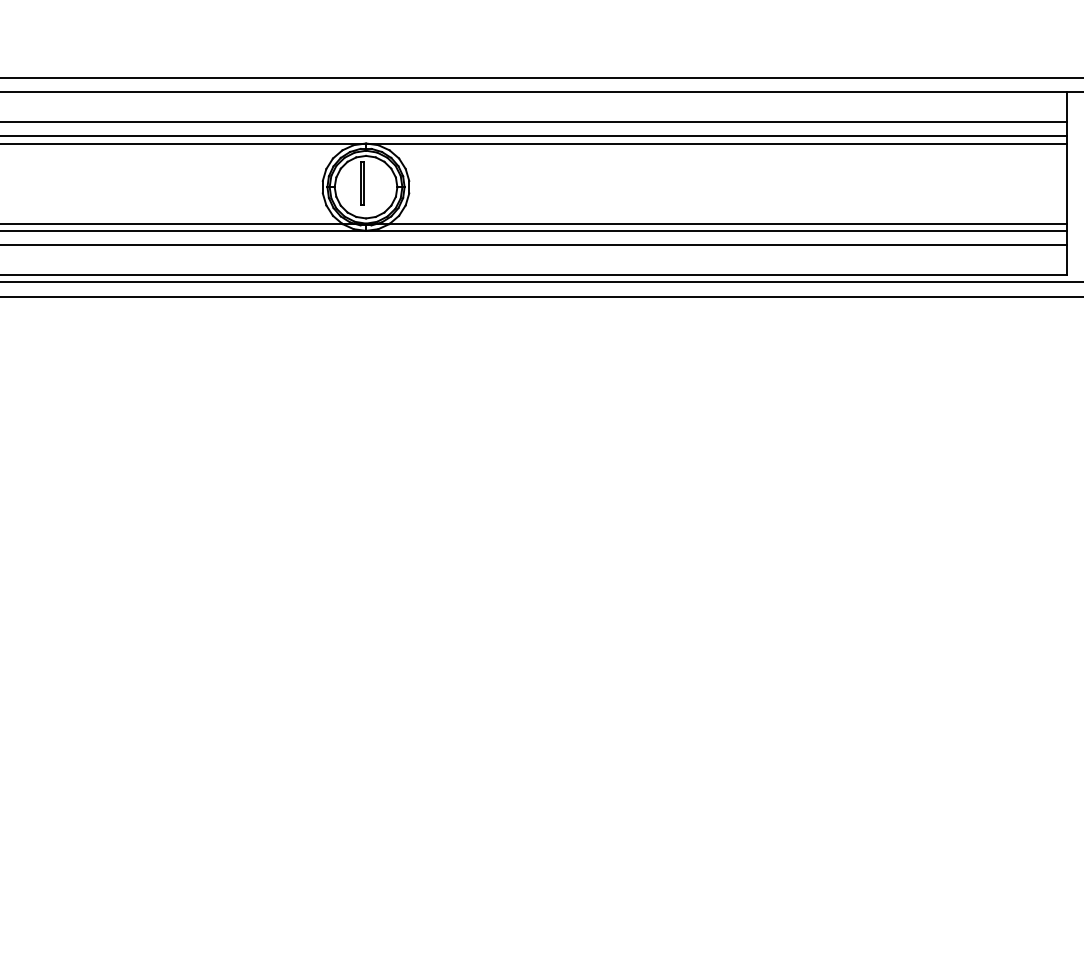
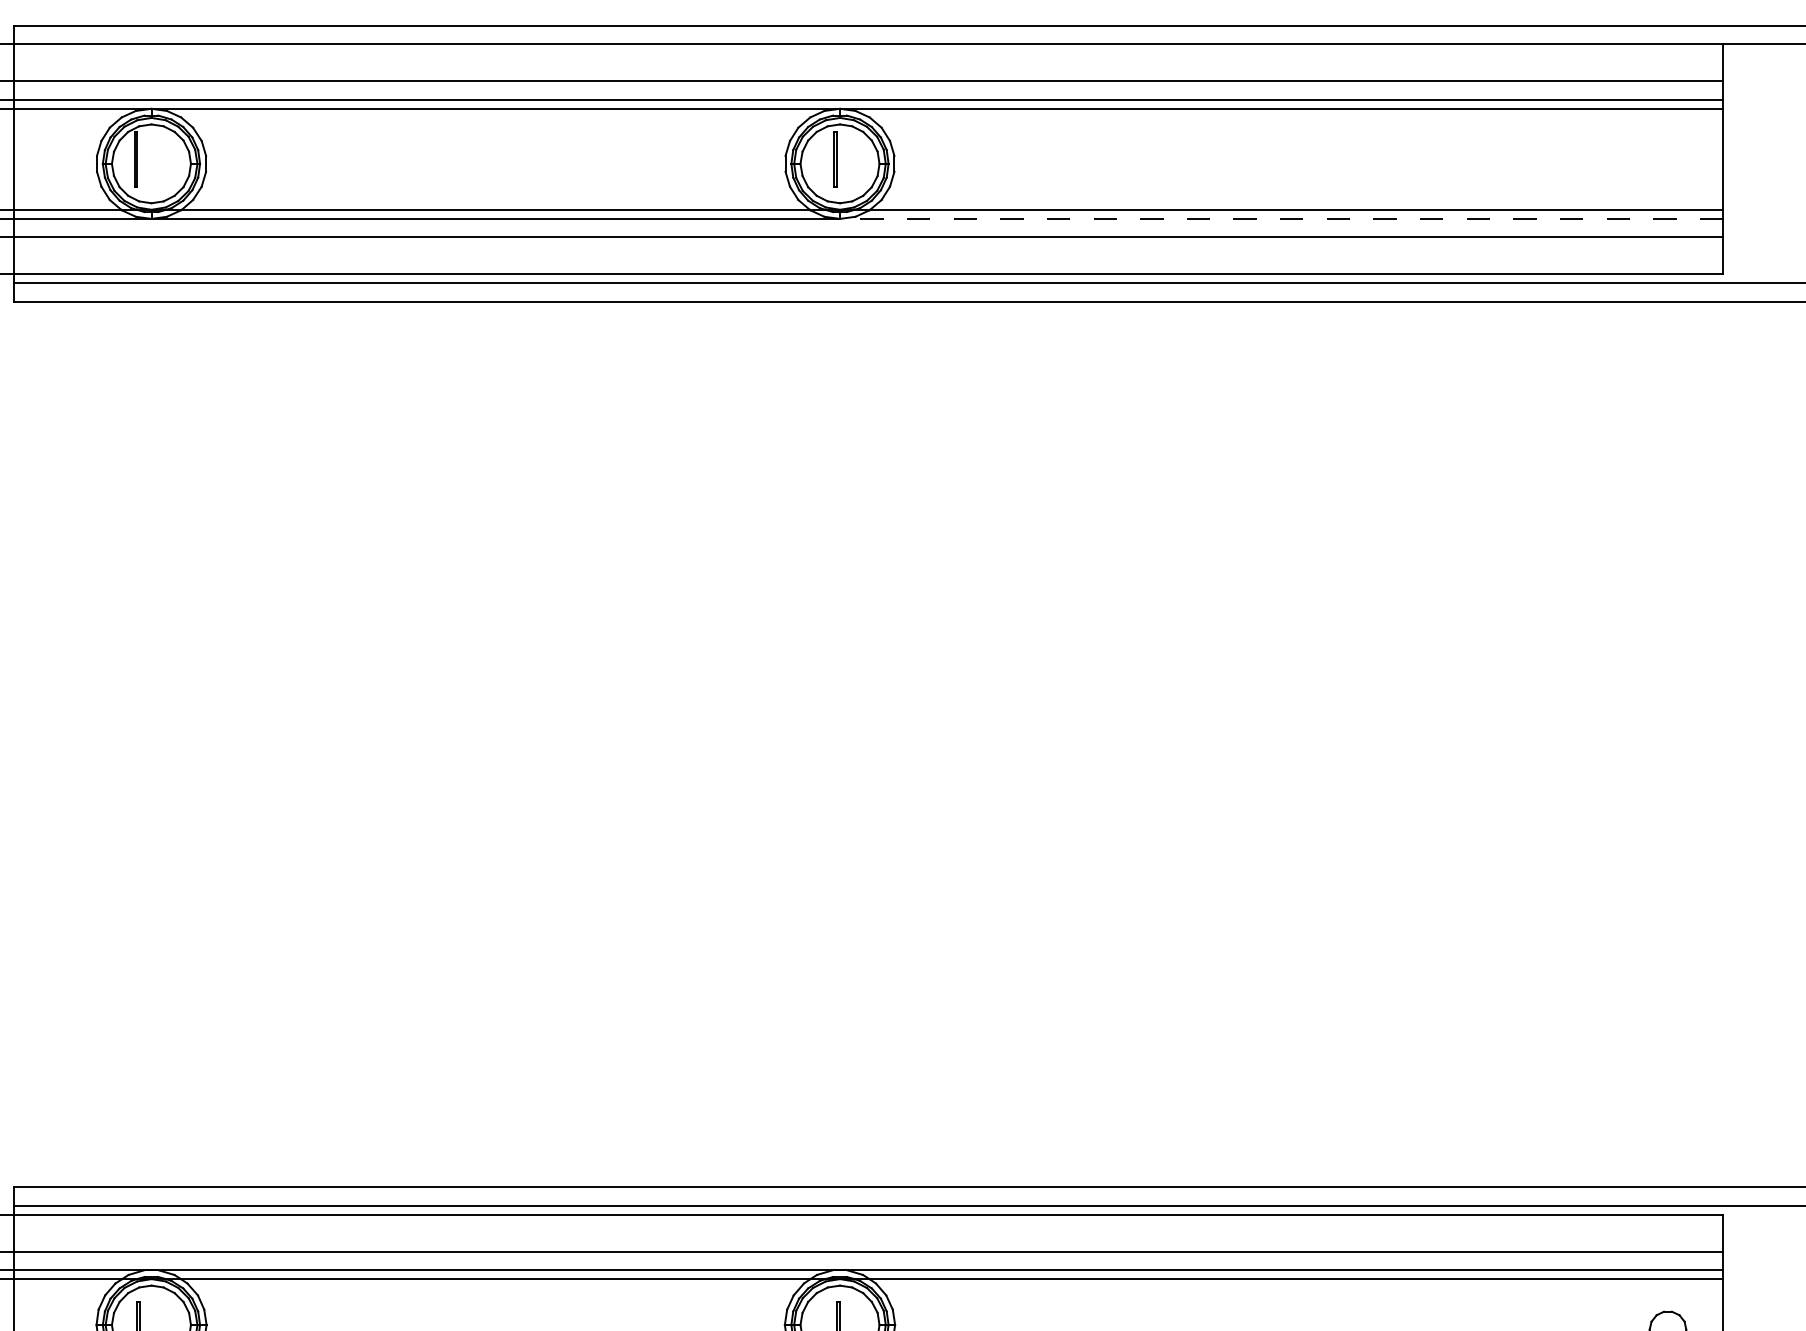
line: (716, 230) -> (1281, 218), solid -> dashed

